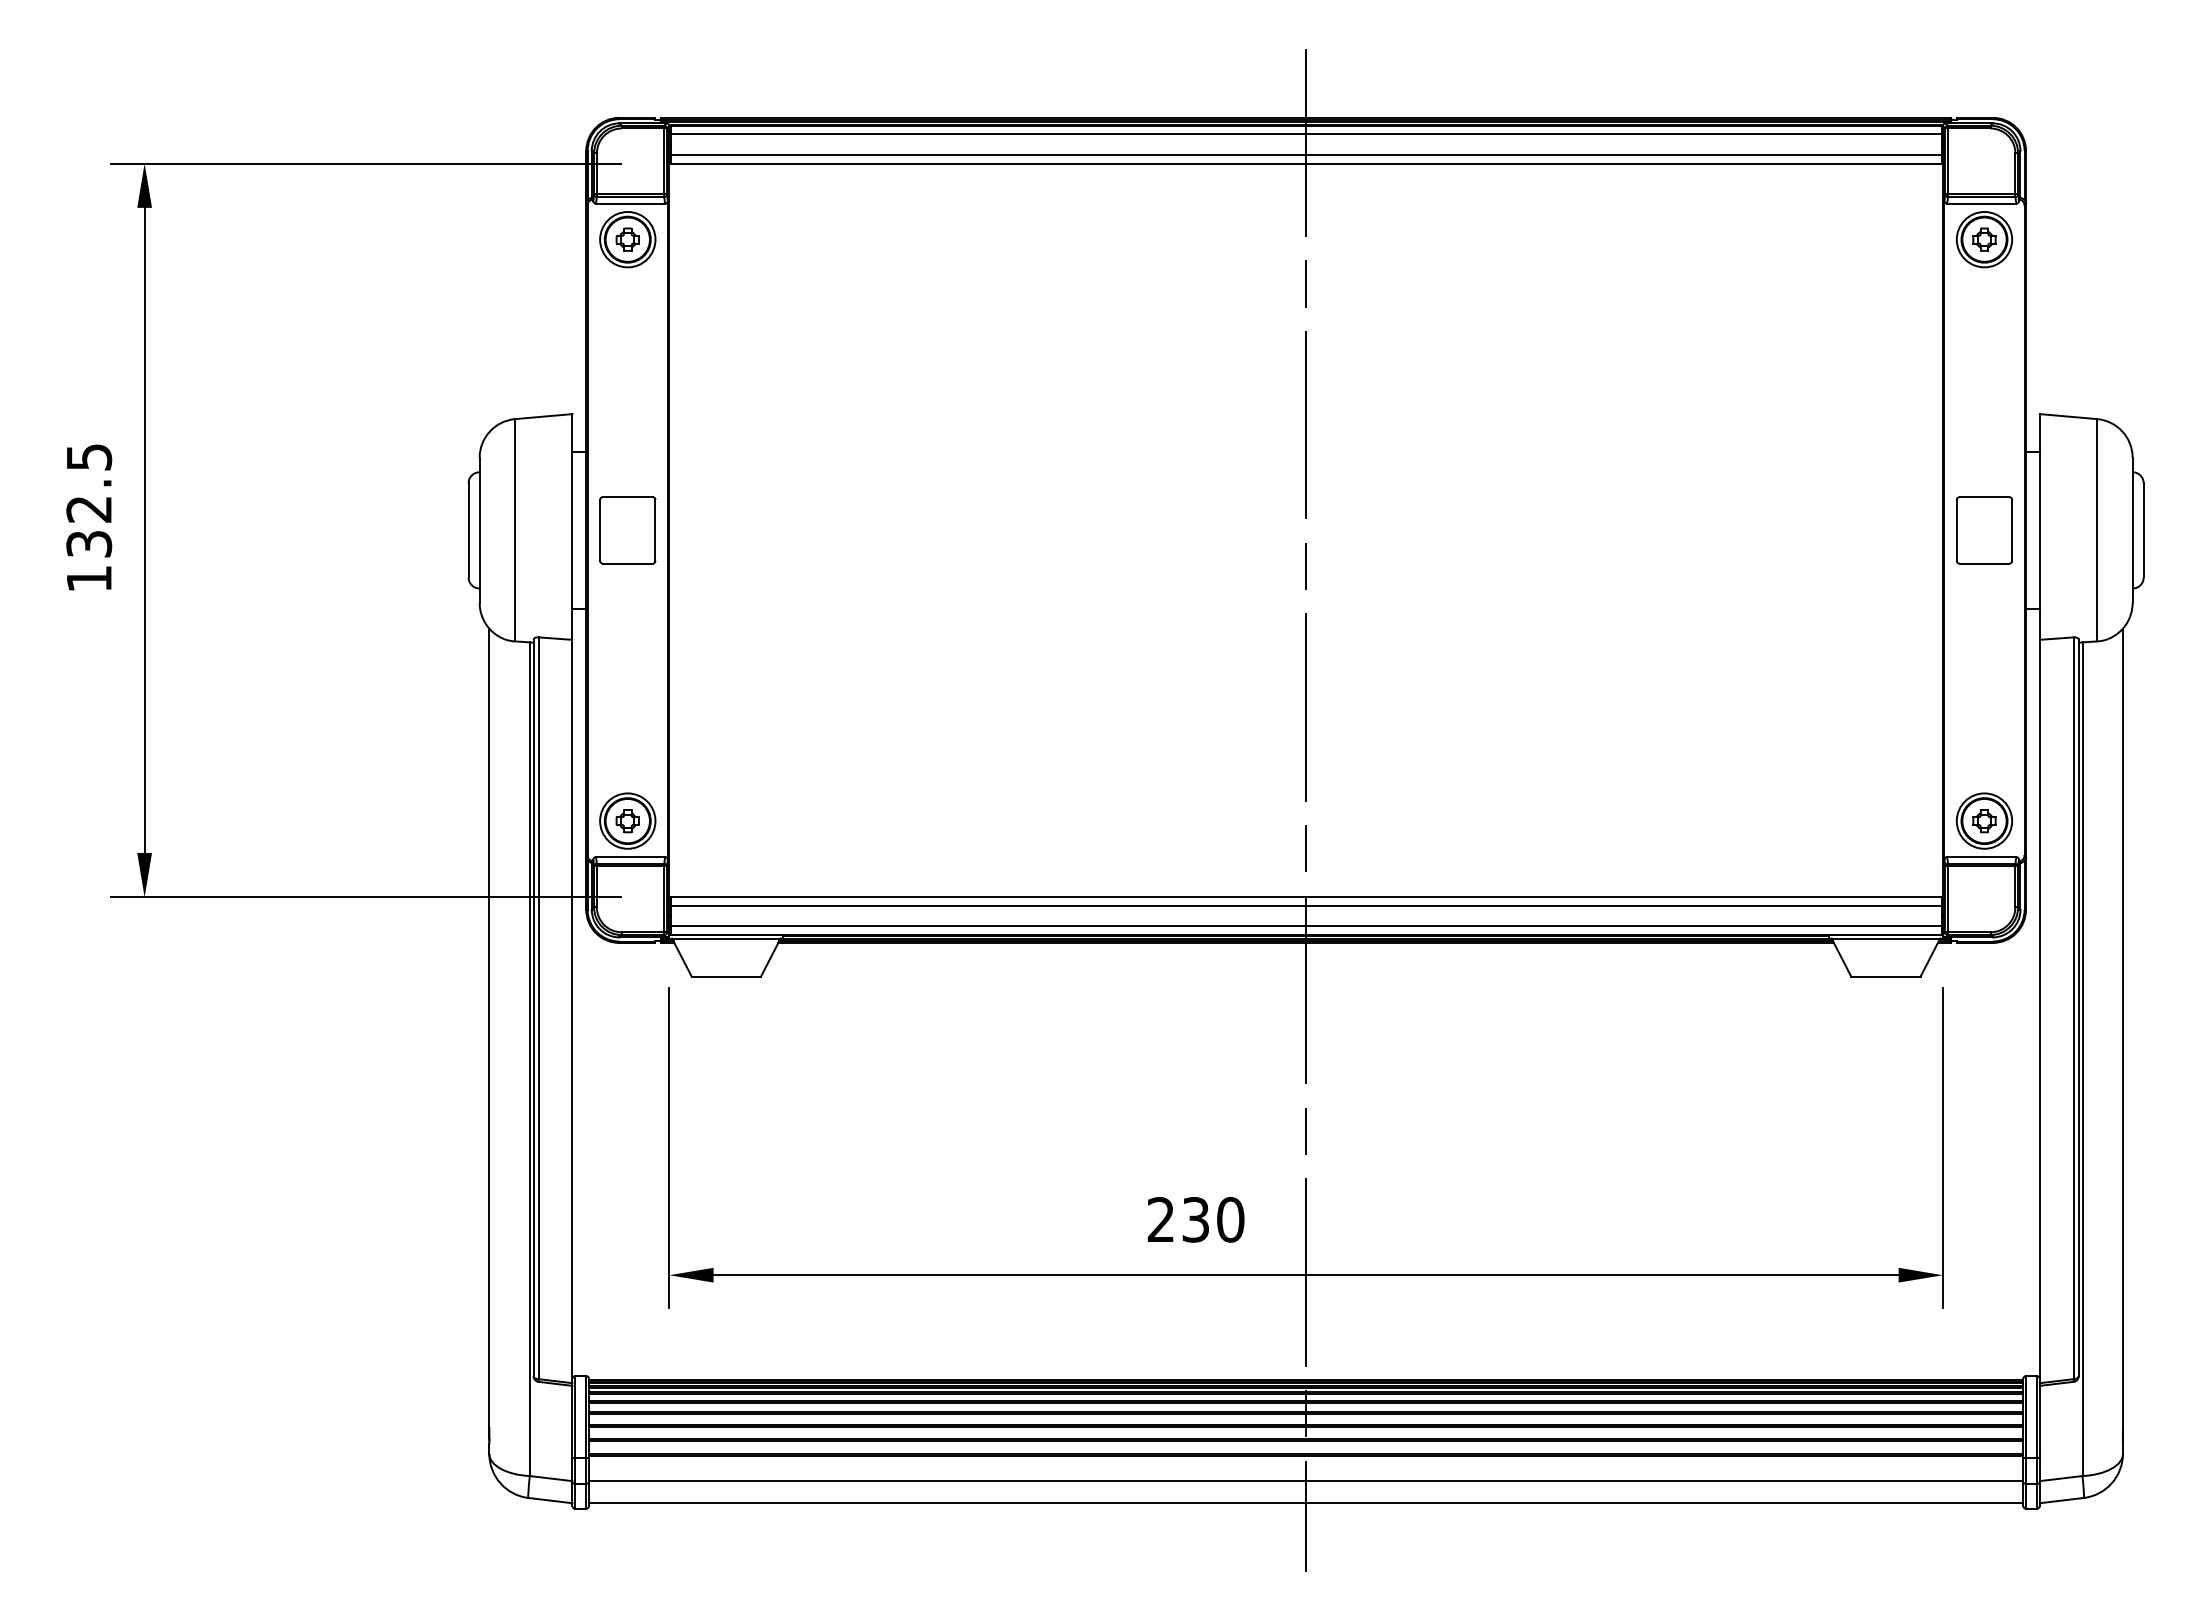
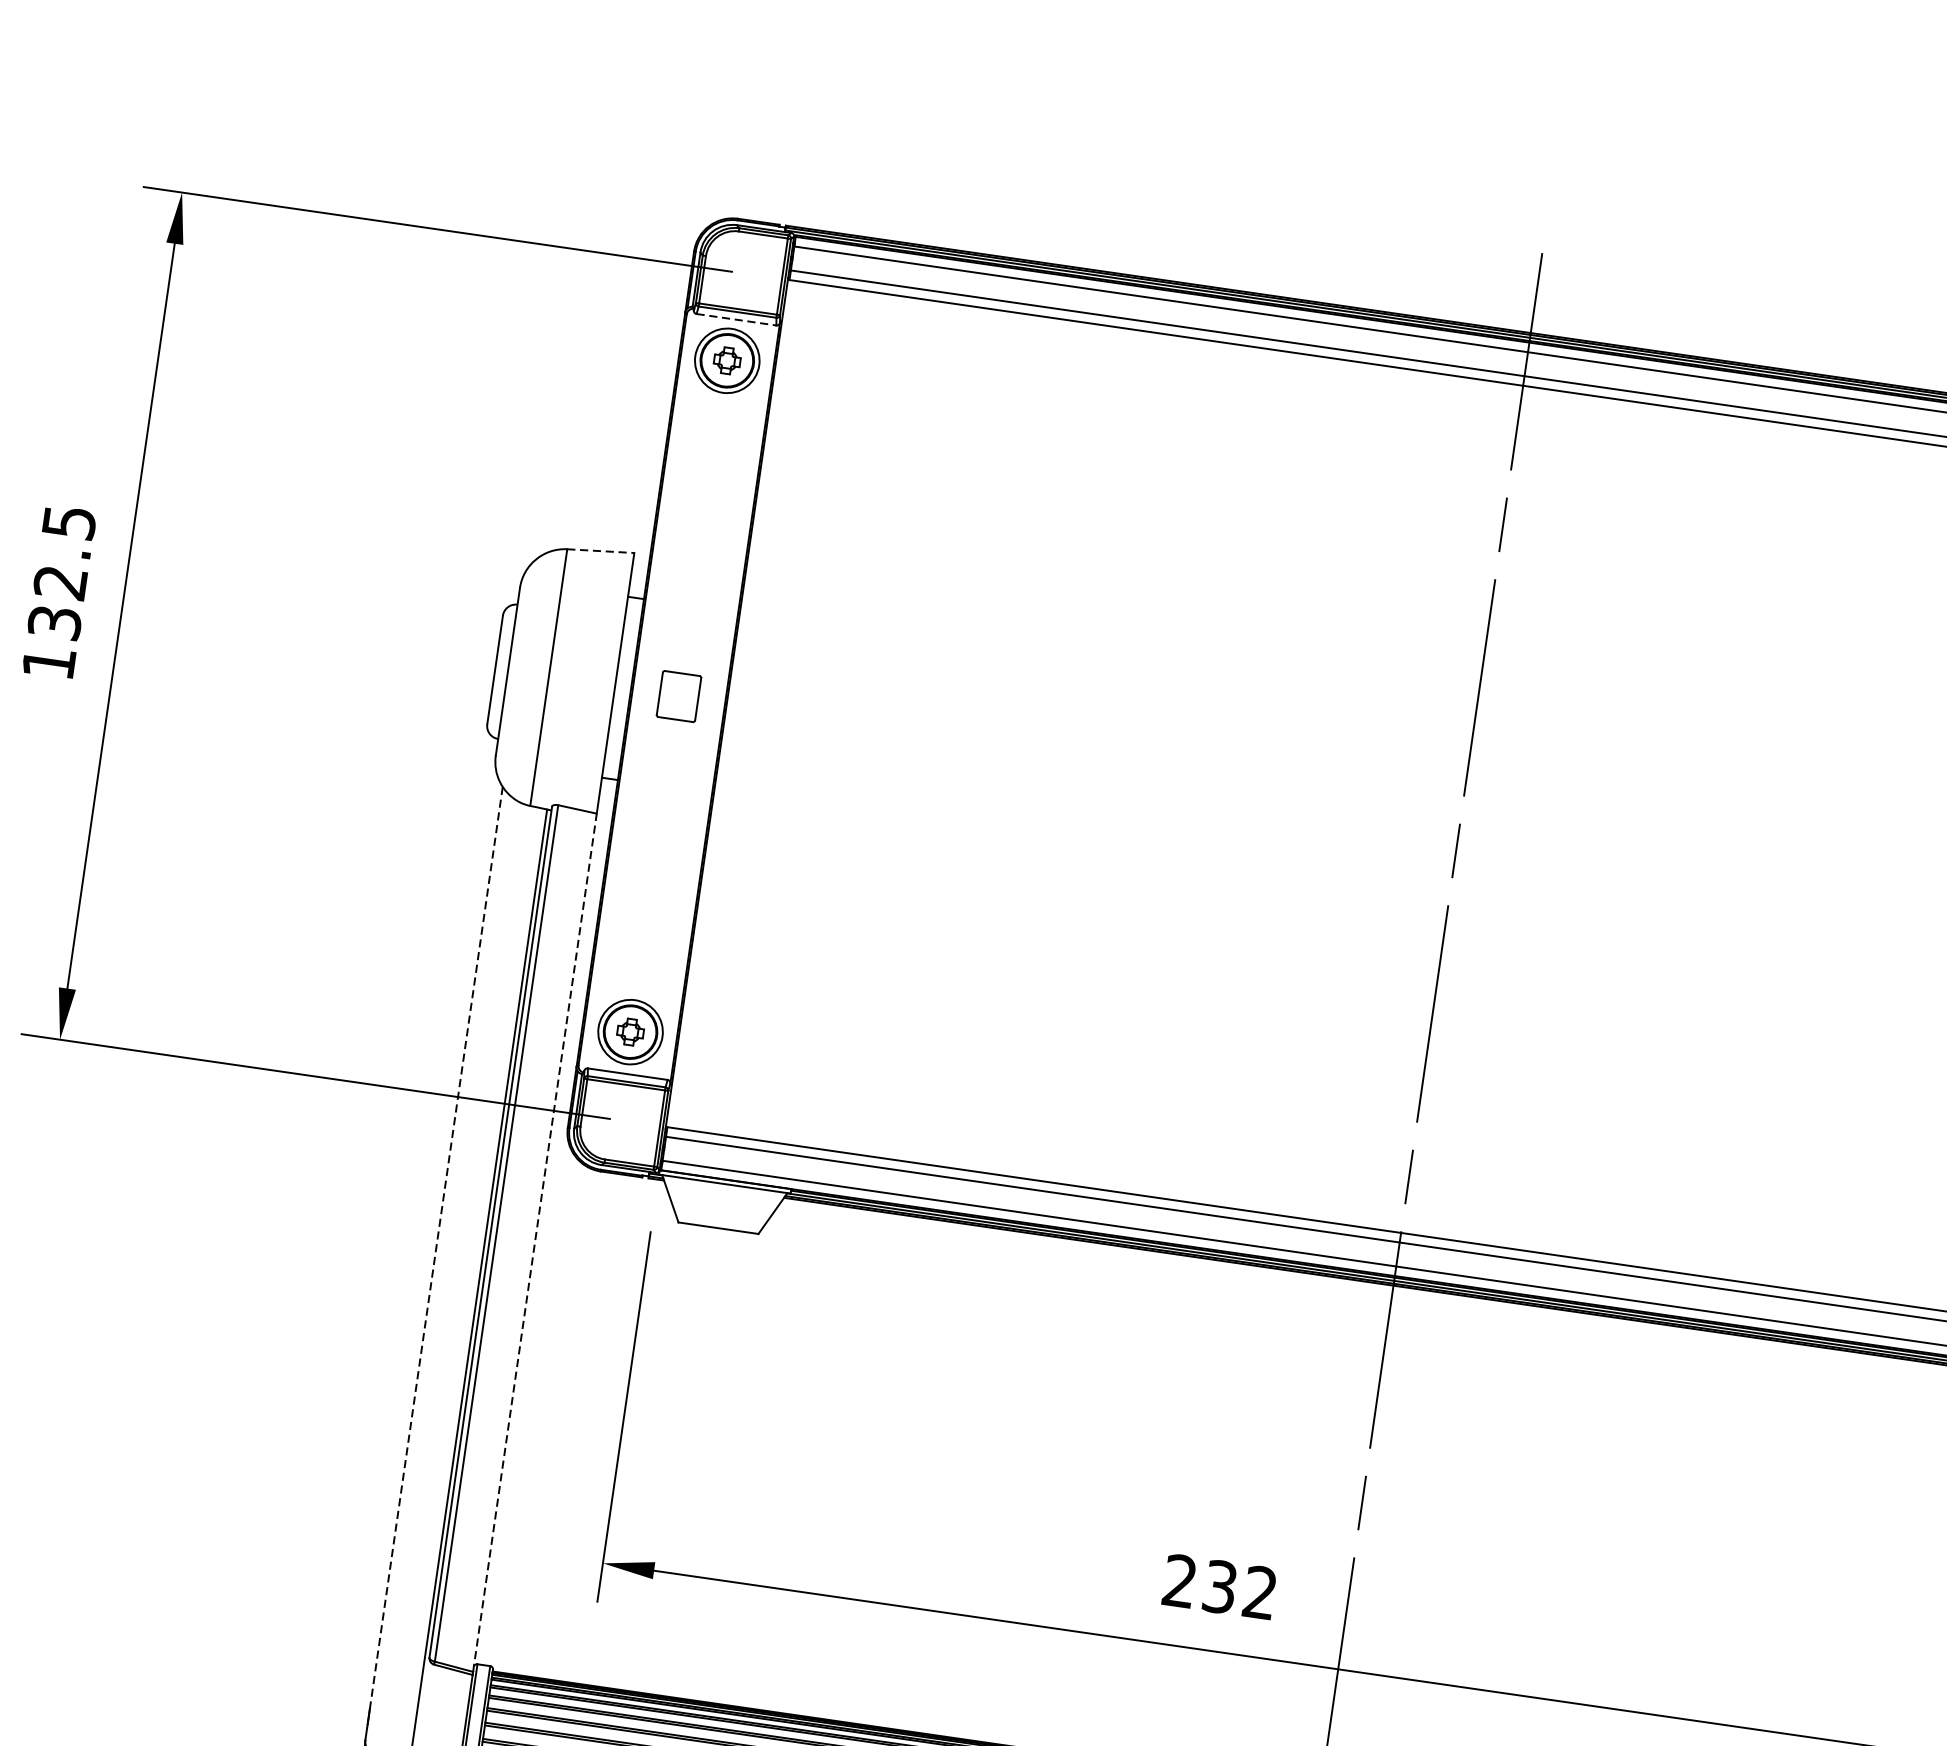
line: (630, 203) -> (736, 319), solid -> dashed
line: (543, 416) -> (600, 550), solid -> dashed
part: (627, 530) -> (678, 696), size x0.6
line: (572, 1011) -> (535, 1242), solid -> dashed
line: (489, 1028) -> (436, 1248), solid -> dashed
text: (1230, 1219) -> (1260, 1592), 230 -> 232

